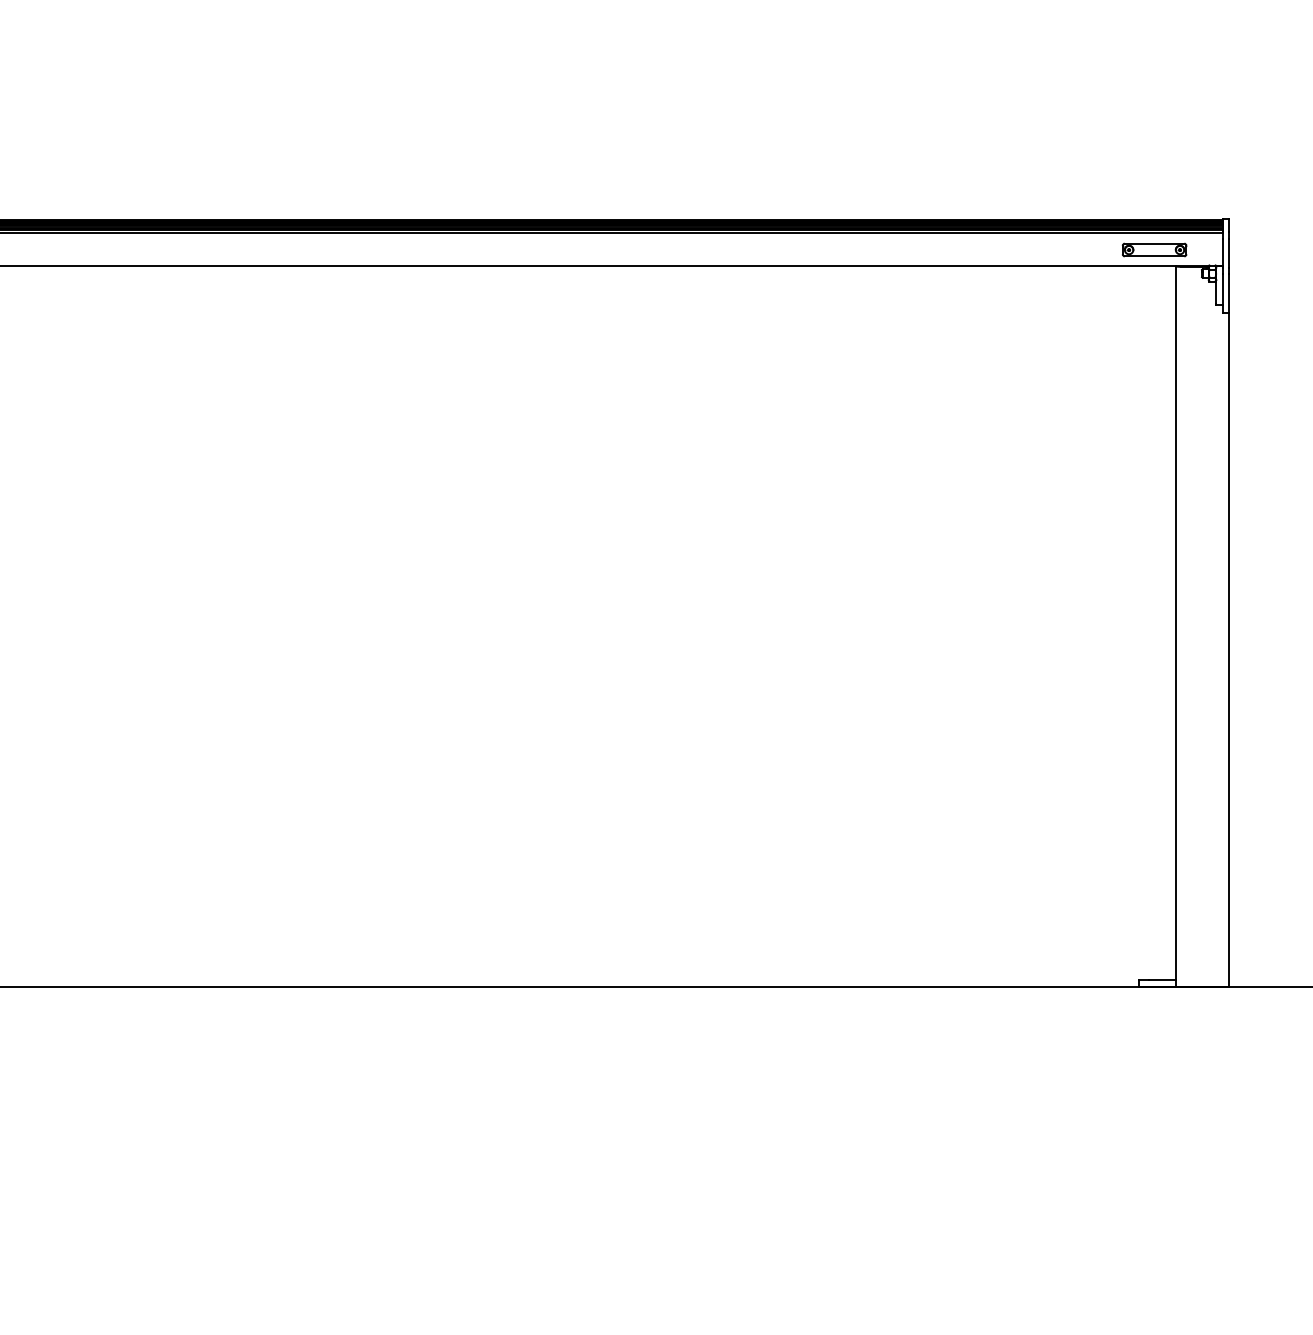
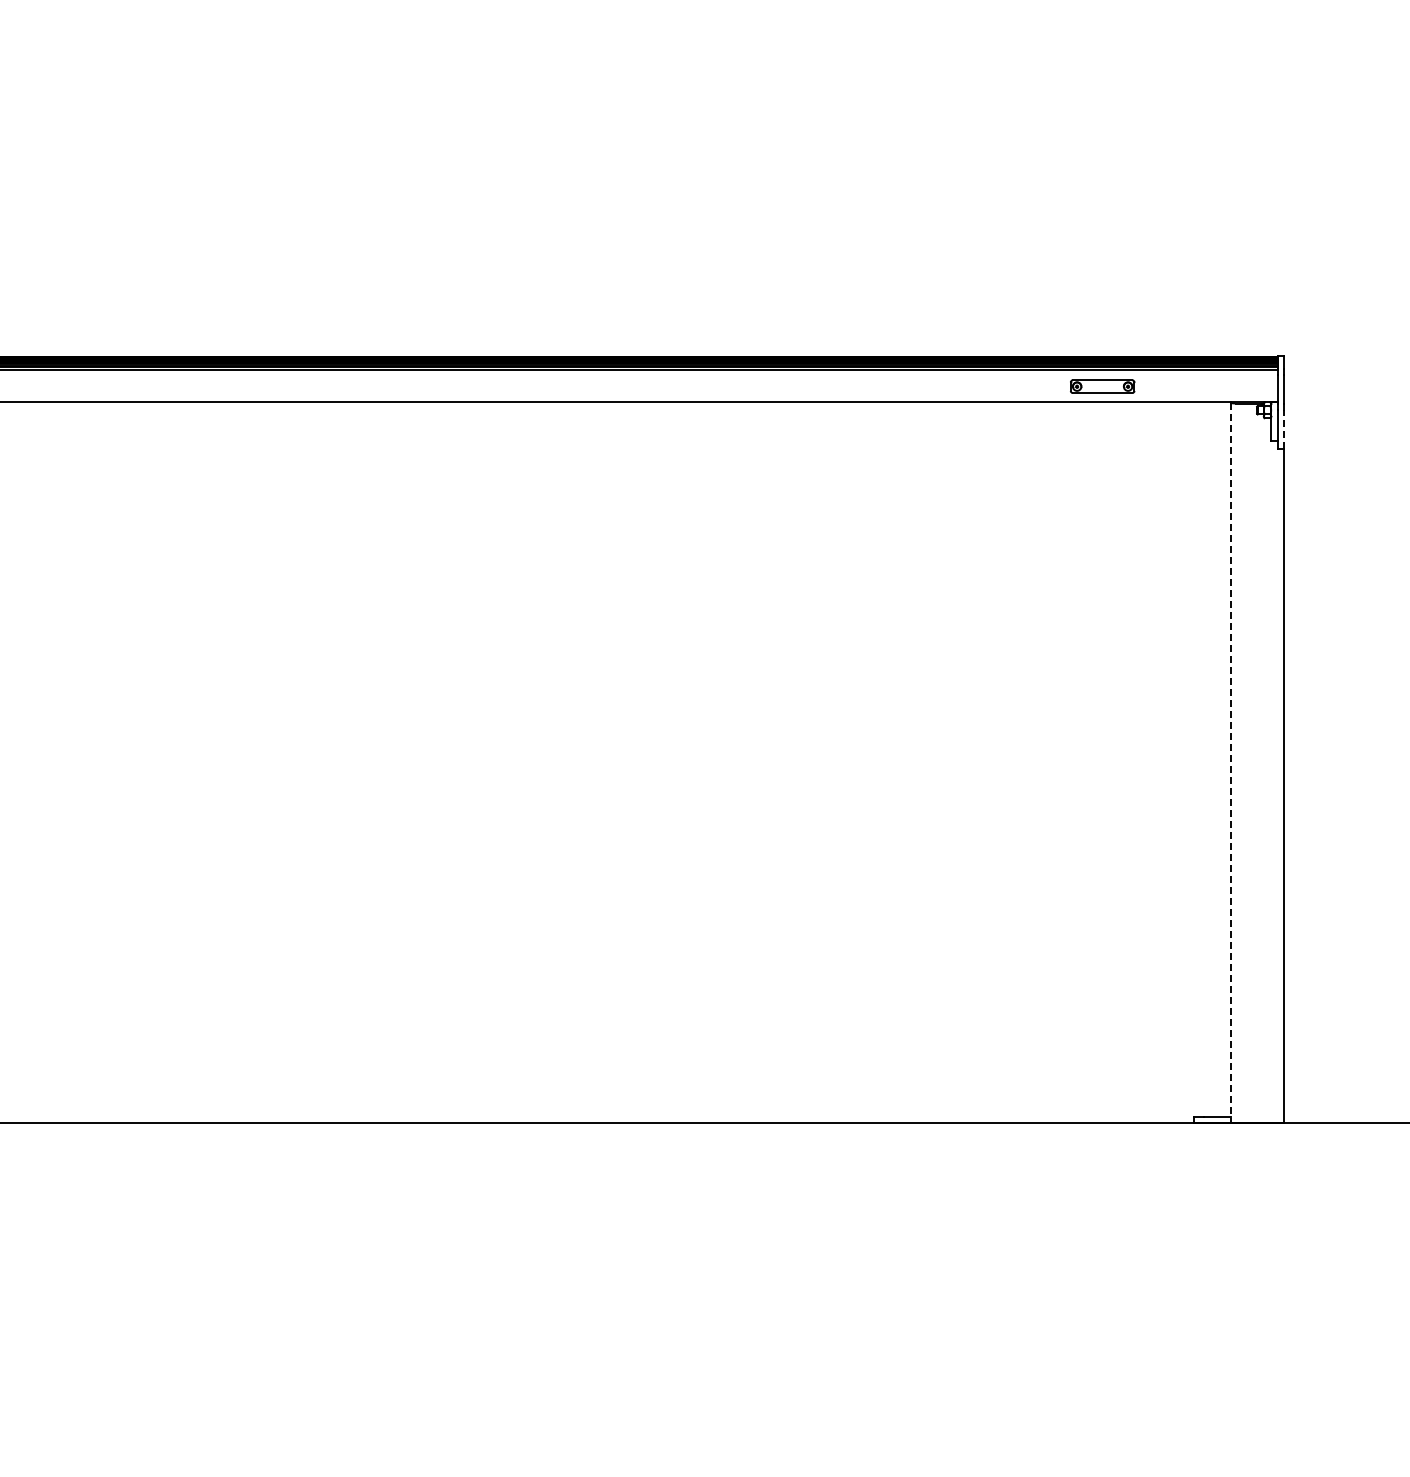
part: (1154, 249) -> (1102, 386), moved
line: (1228, 292) -> (1283, 429), solid -> dashed
line: (1175, 626) -> (1230, 763), solid -> dashed

